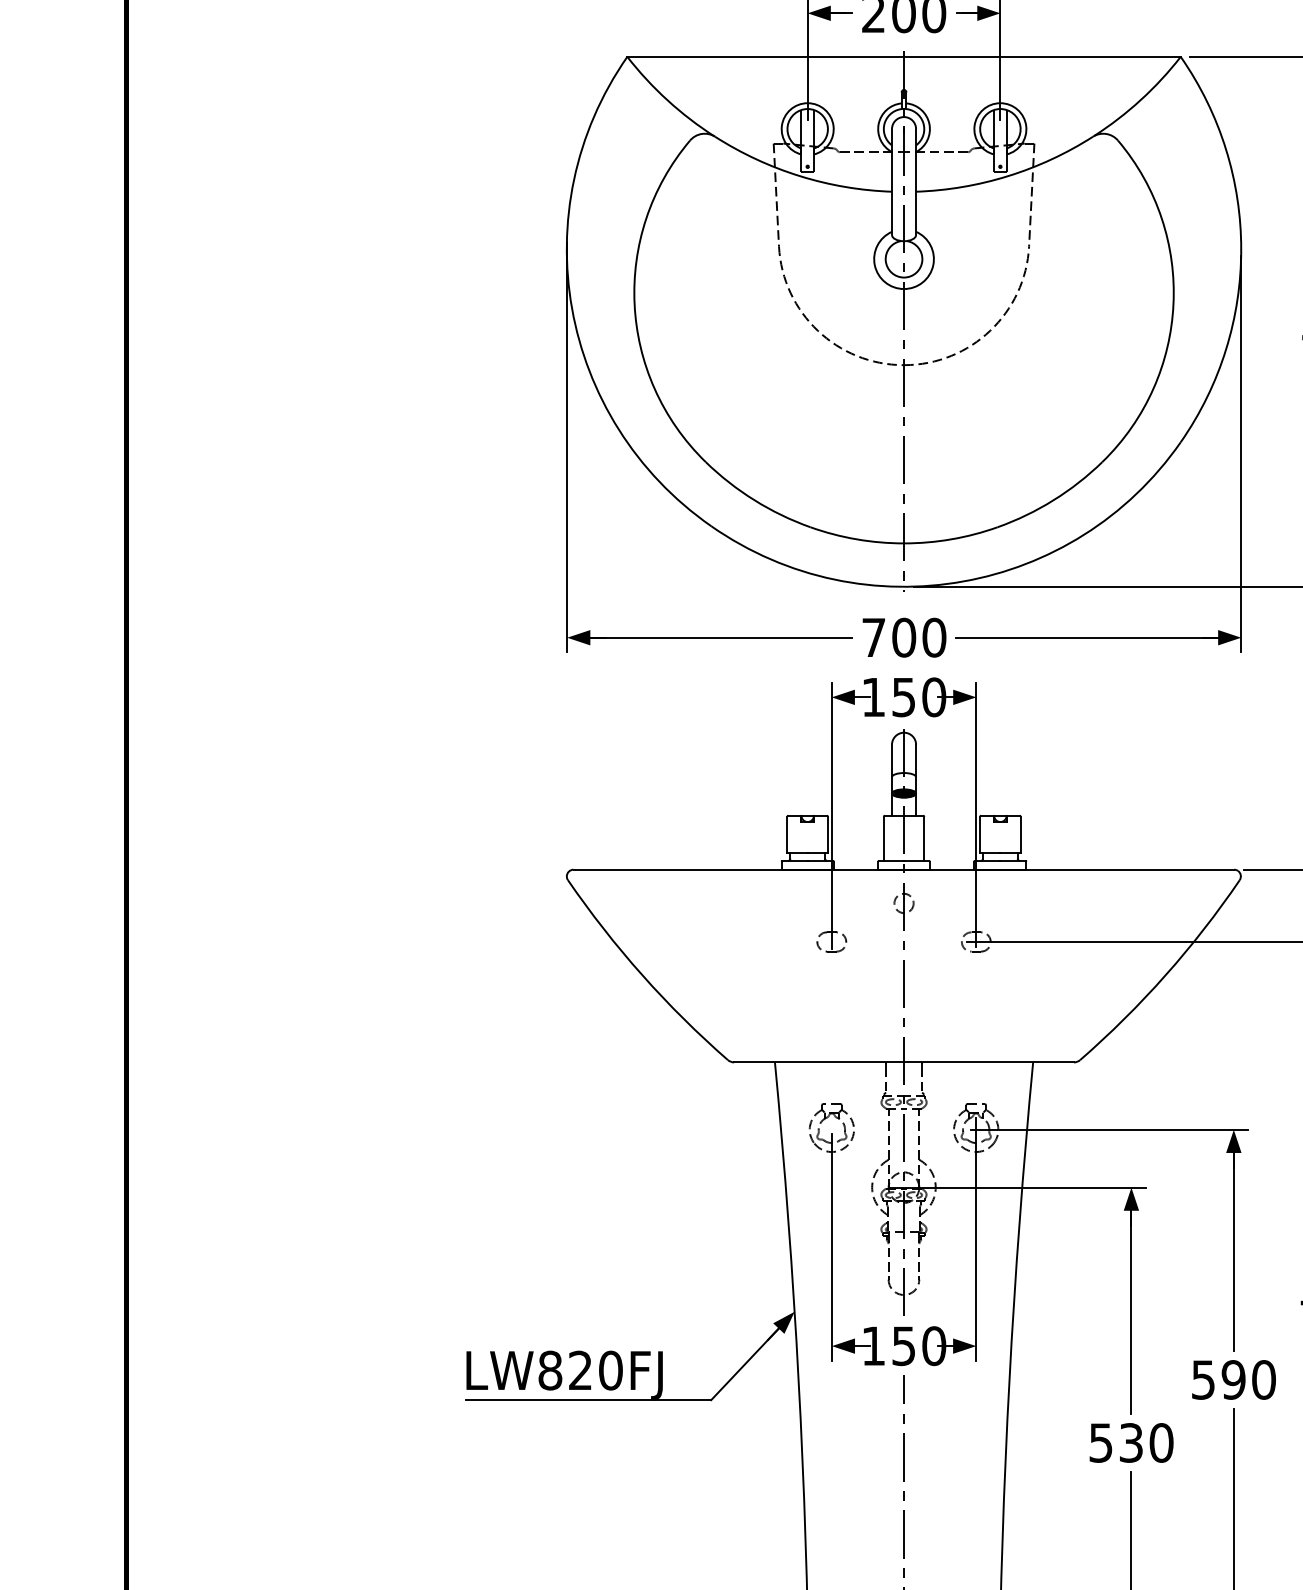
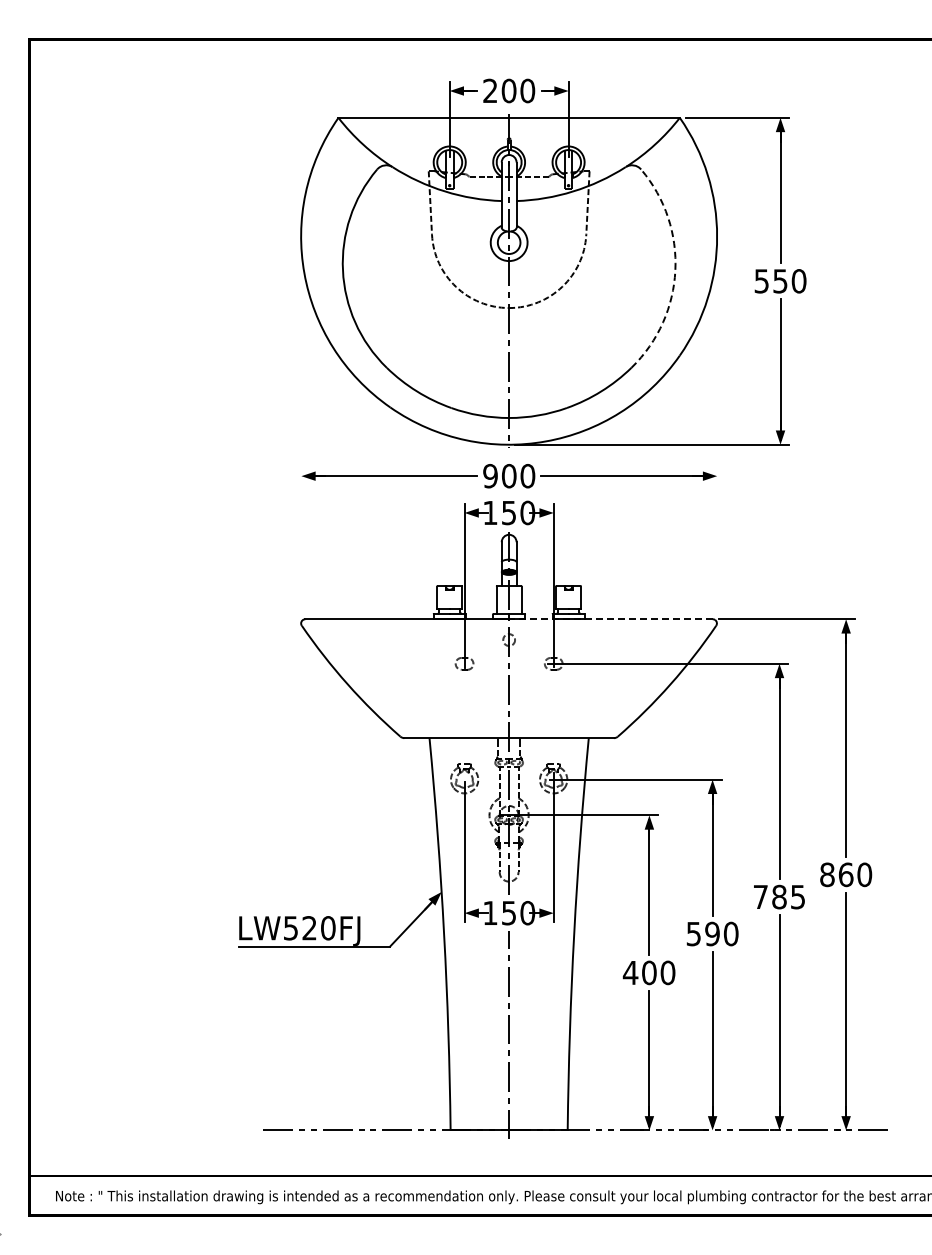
line: (1173, 304) -> (675, 270), solid -> dashed
line: (567, 446) -> (301, 358), removed
line: (1241, 453) -> (717, 362), removed
text: (873, 636) -> (490, 475), 700 -> 900
line: (1068, 870) -> (610, 619), solid -> dashed
text: (549, 1370) -> (290, 928), LW820FJ -> LW520FJ
text: (1115, 1442) -> (639, 972), 530 -> 400

